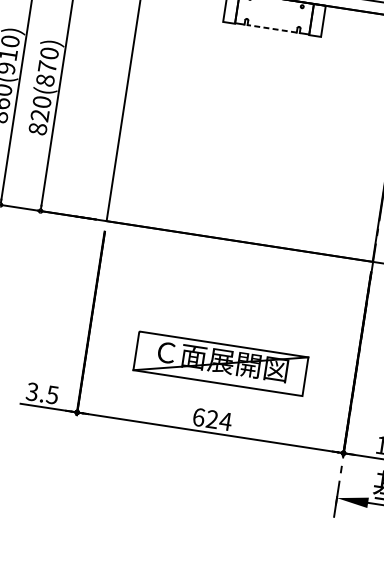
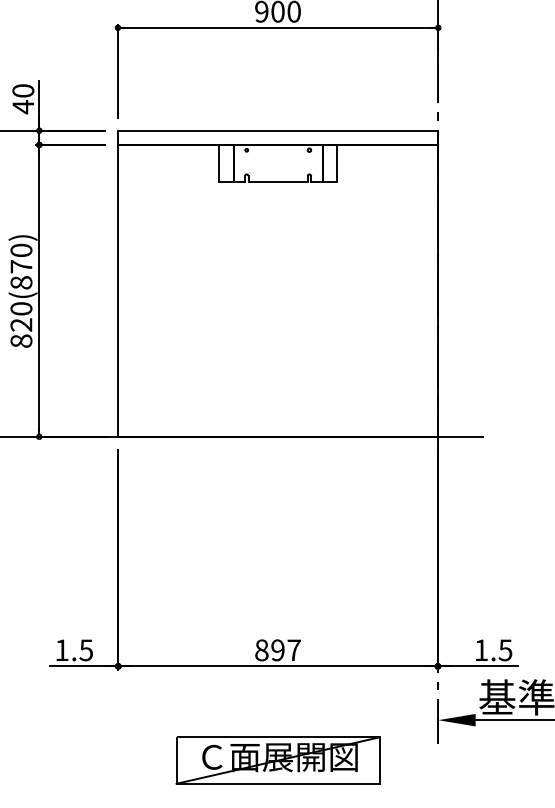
line: (272, 28) -> (278, 181), dashed -> solid
part: (220, 363) -> (277, 760), moved
text: (31, 391) -> (61, 650), 3.5 -> 1.5
text: (212, 419) -> (278, 650), 624 -> 897

